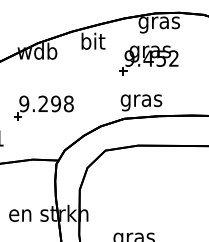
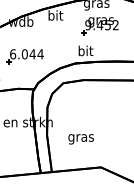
part: (147, 60) -> (99, 26), moved
text: (141, 99) -> (85, 51), gras -> bit
text: (46, 104) -> (26, 54), 9.298 -> 6.044

